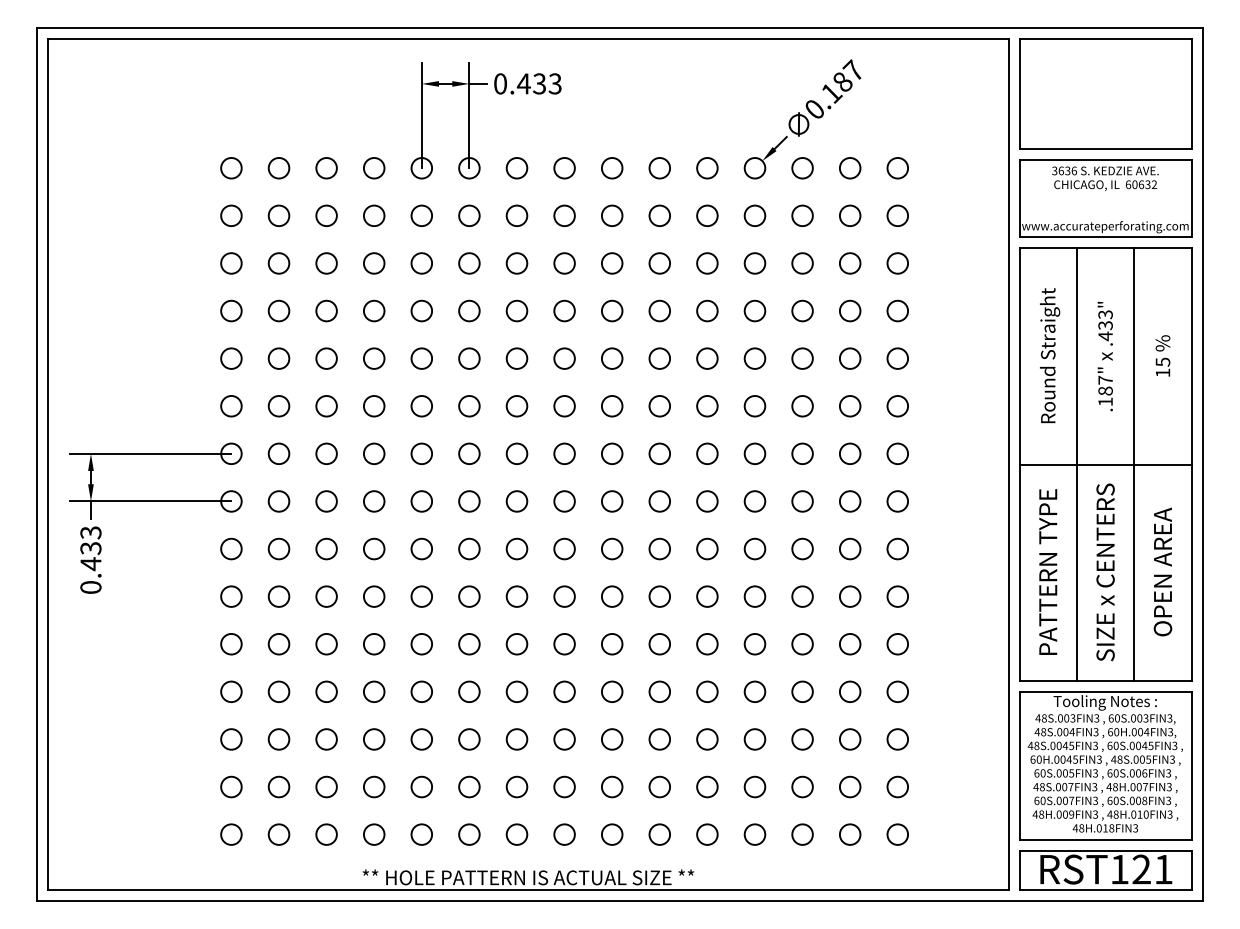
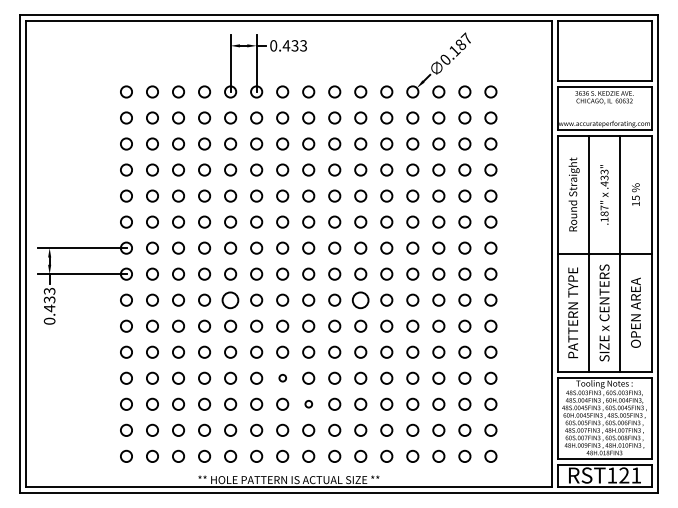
circle: (421, 547) -> (230, 299), size x1.4
circle: (659, 547) -> (360, 299), size x1.4
circle: (516, 690) -> (282, 377), size x0.6
circle: (564, 737) -> (308, 403), size x0.6

